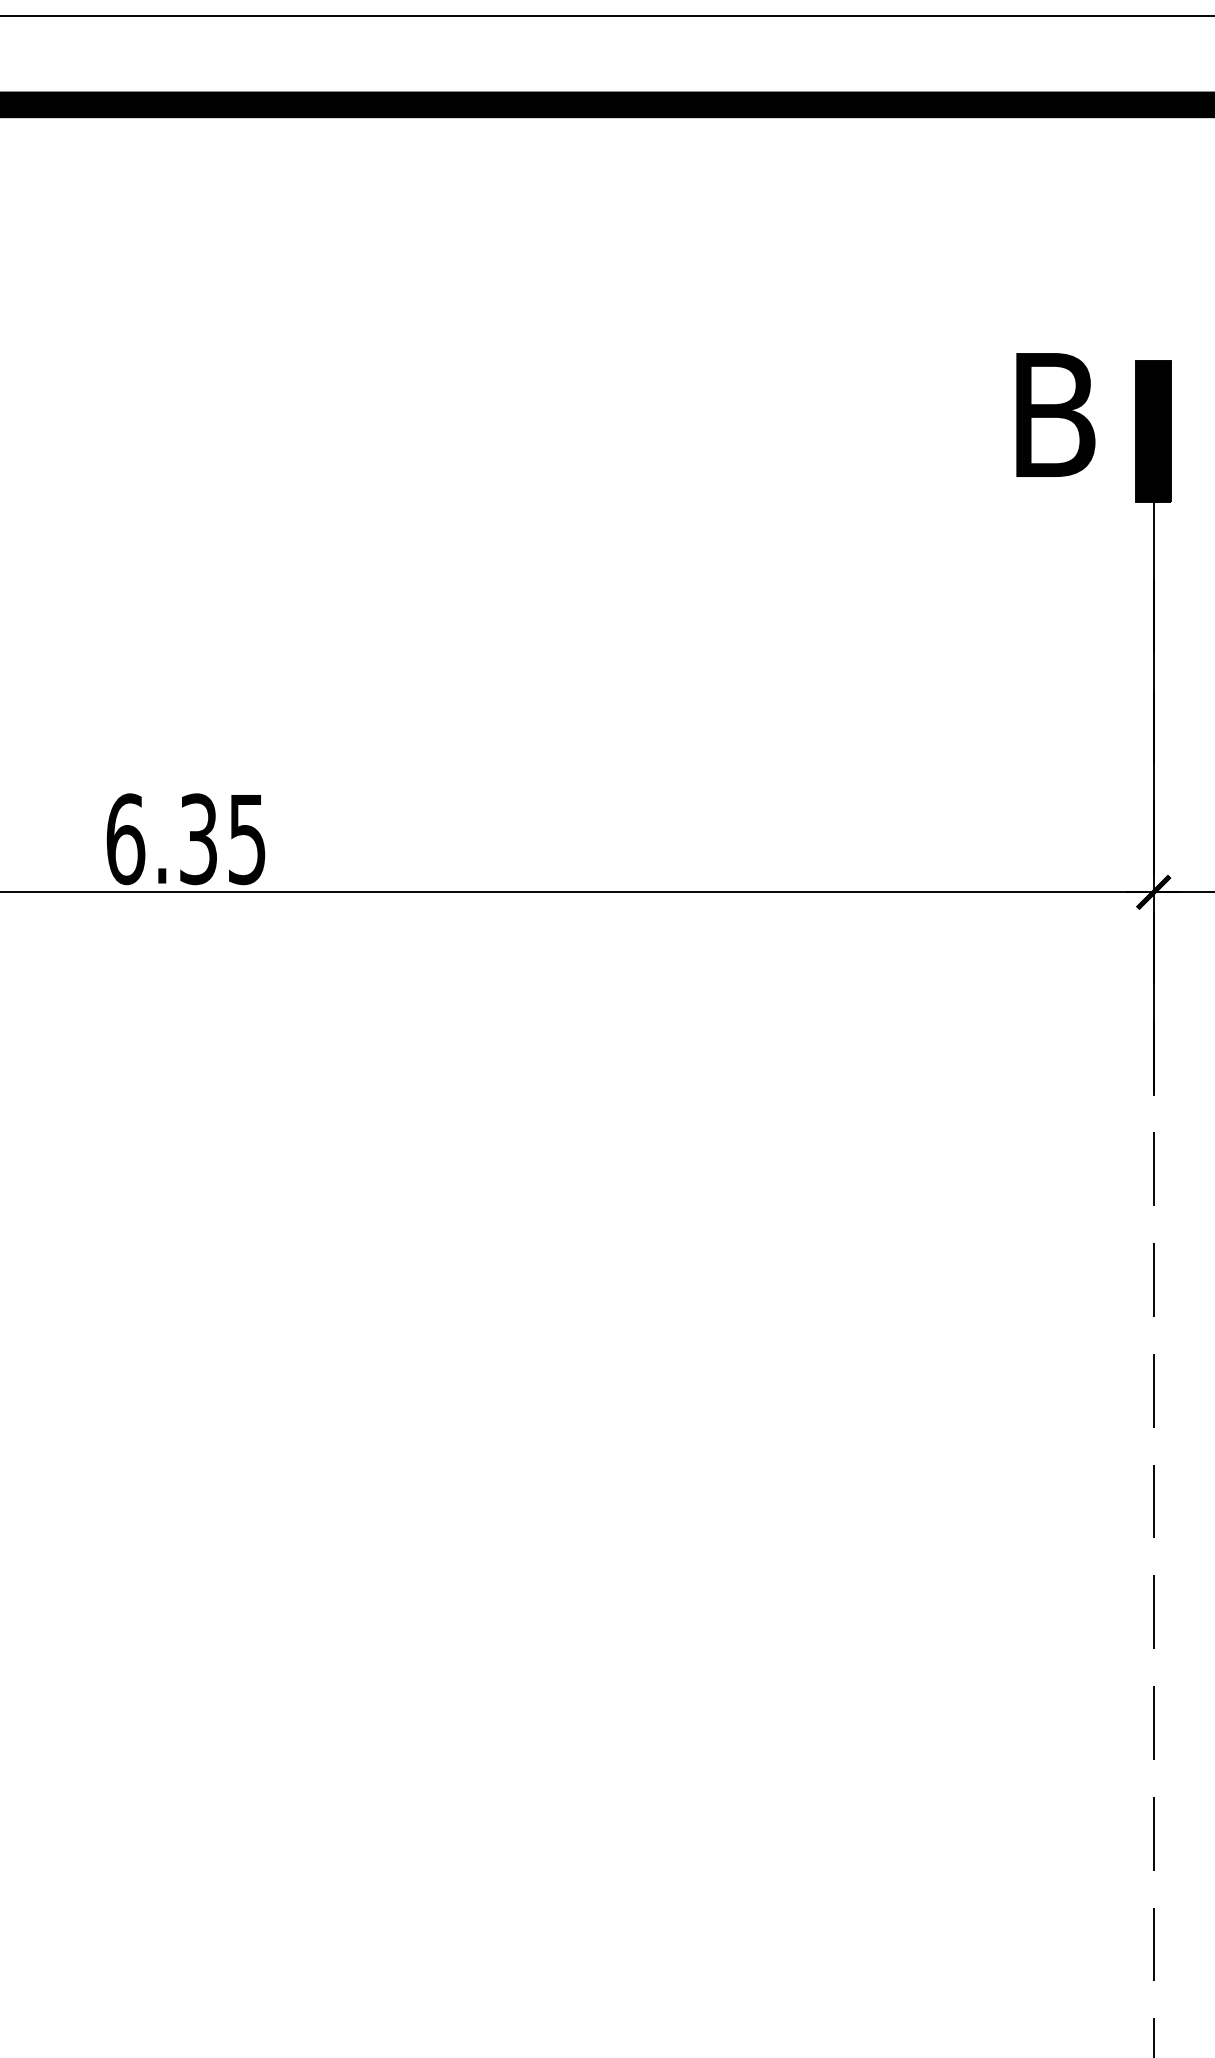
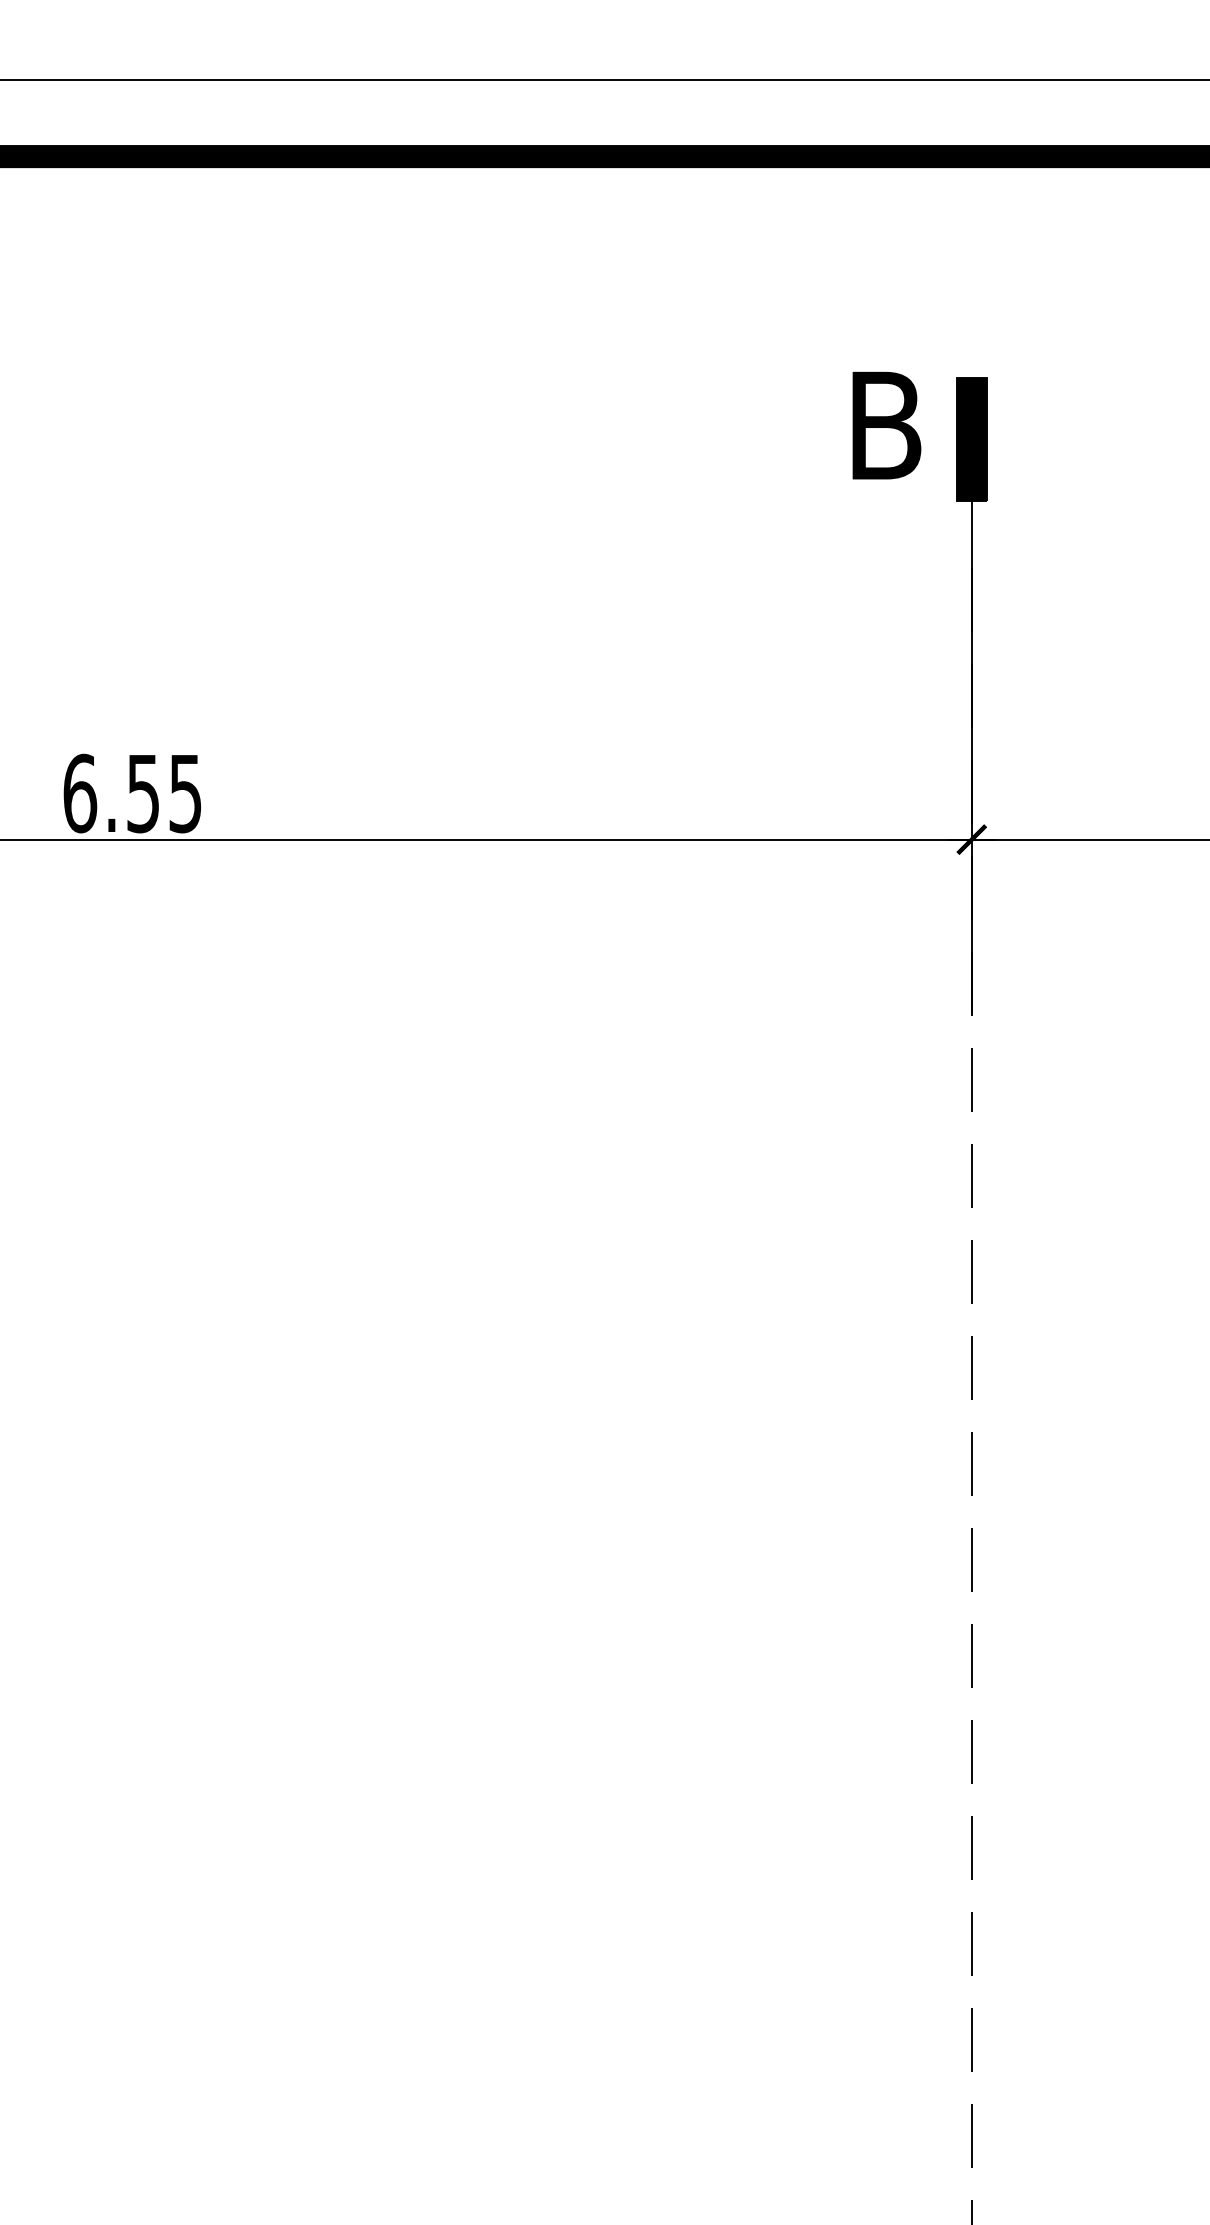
text: (198, 837) -> (143, 792), 6.35 -> 6.55

